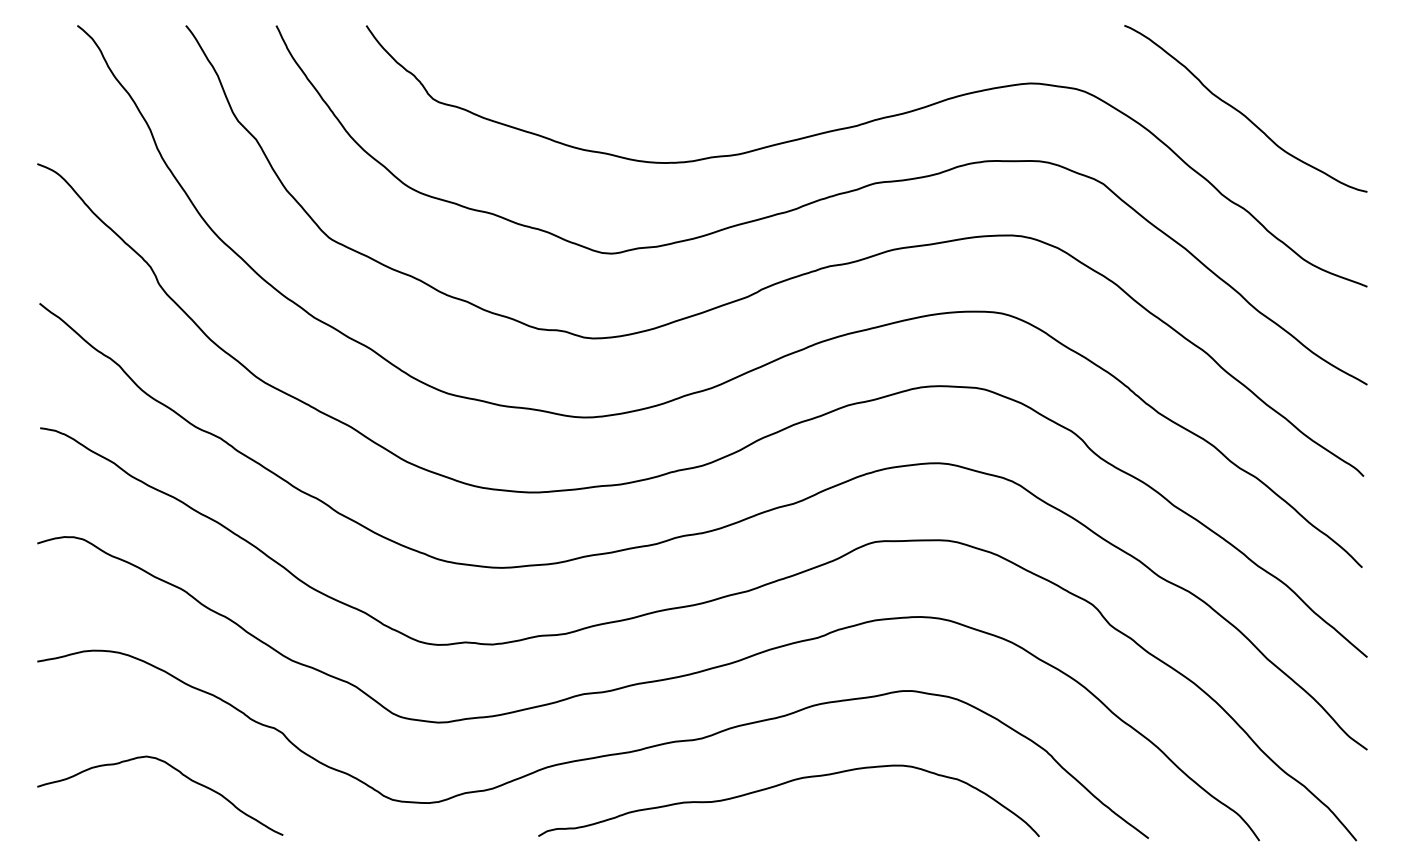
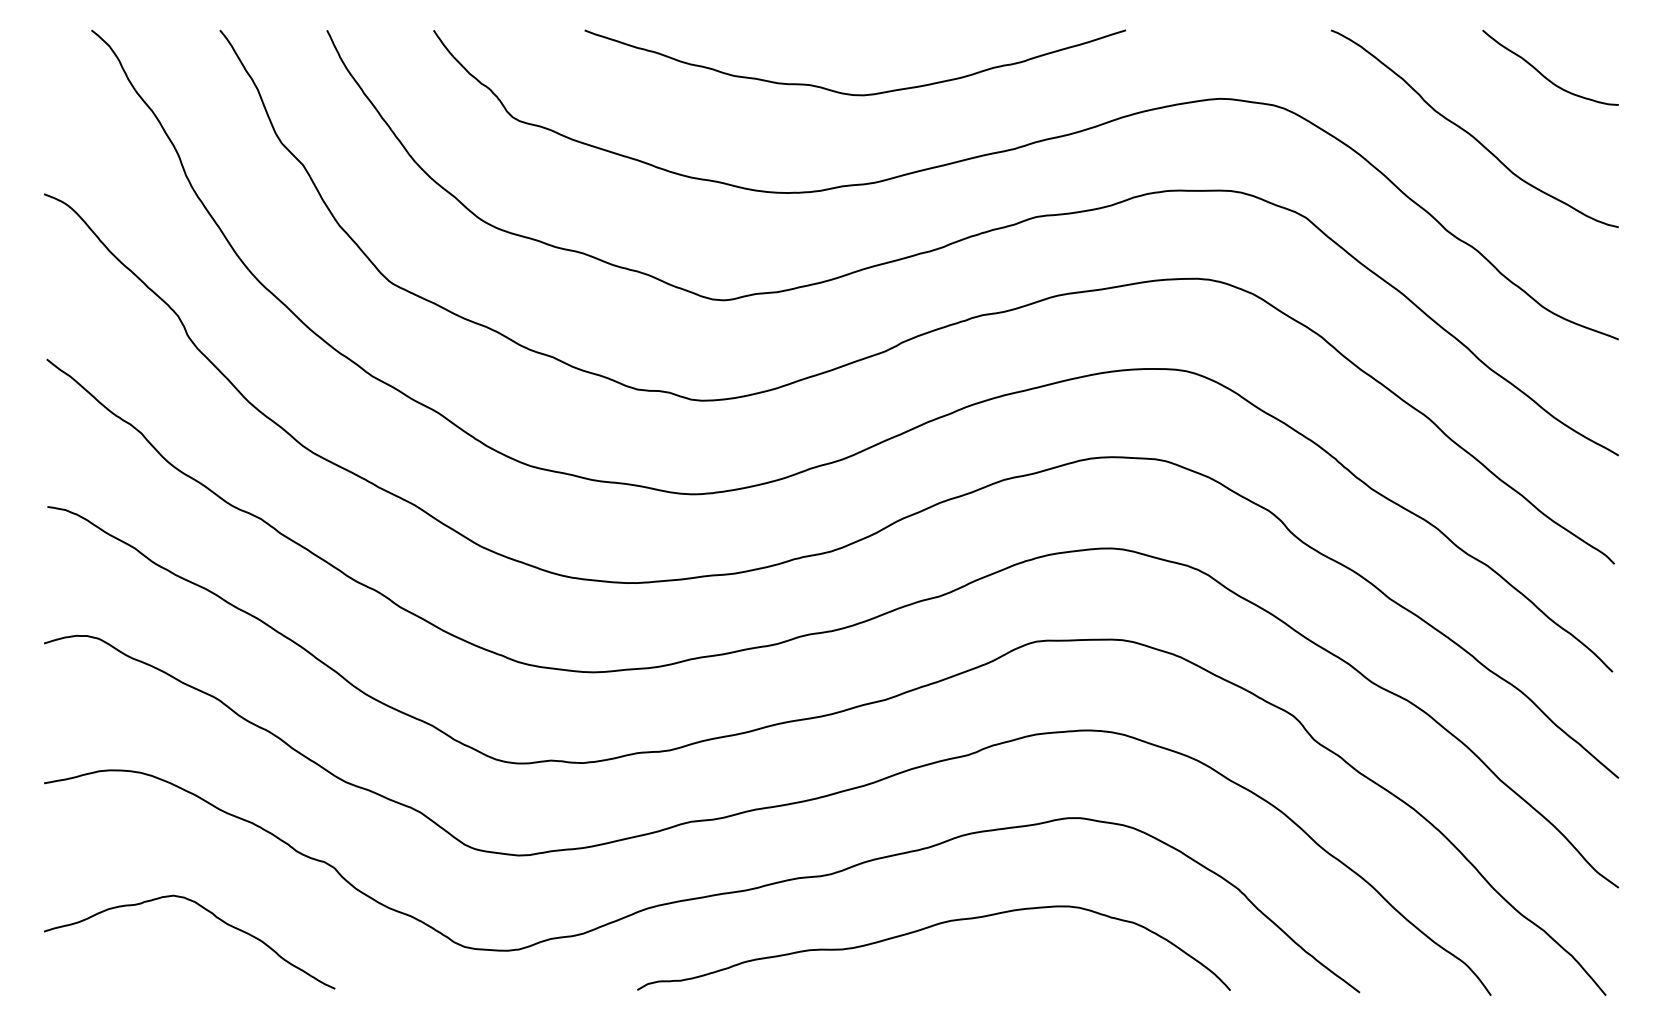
curve: (1303, 62) -> (1543, 74), added
curve: (717, 78) -> (849, 92), added

